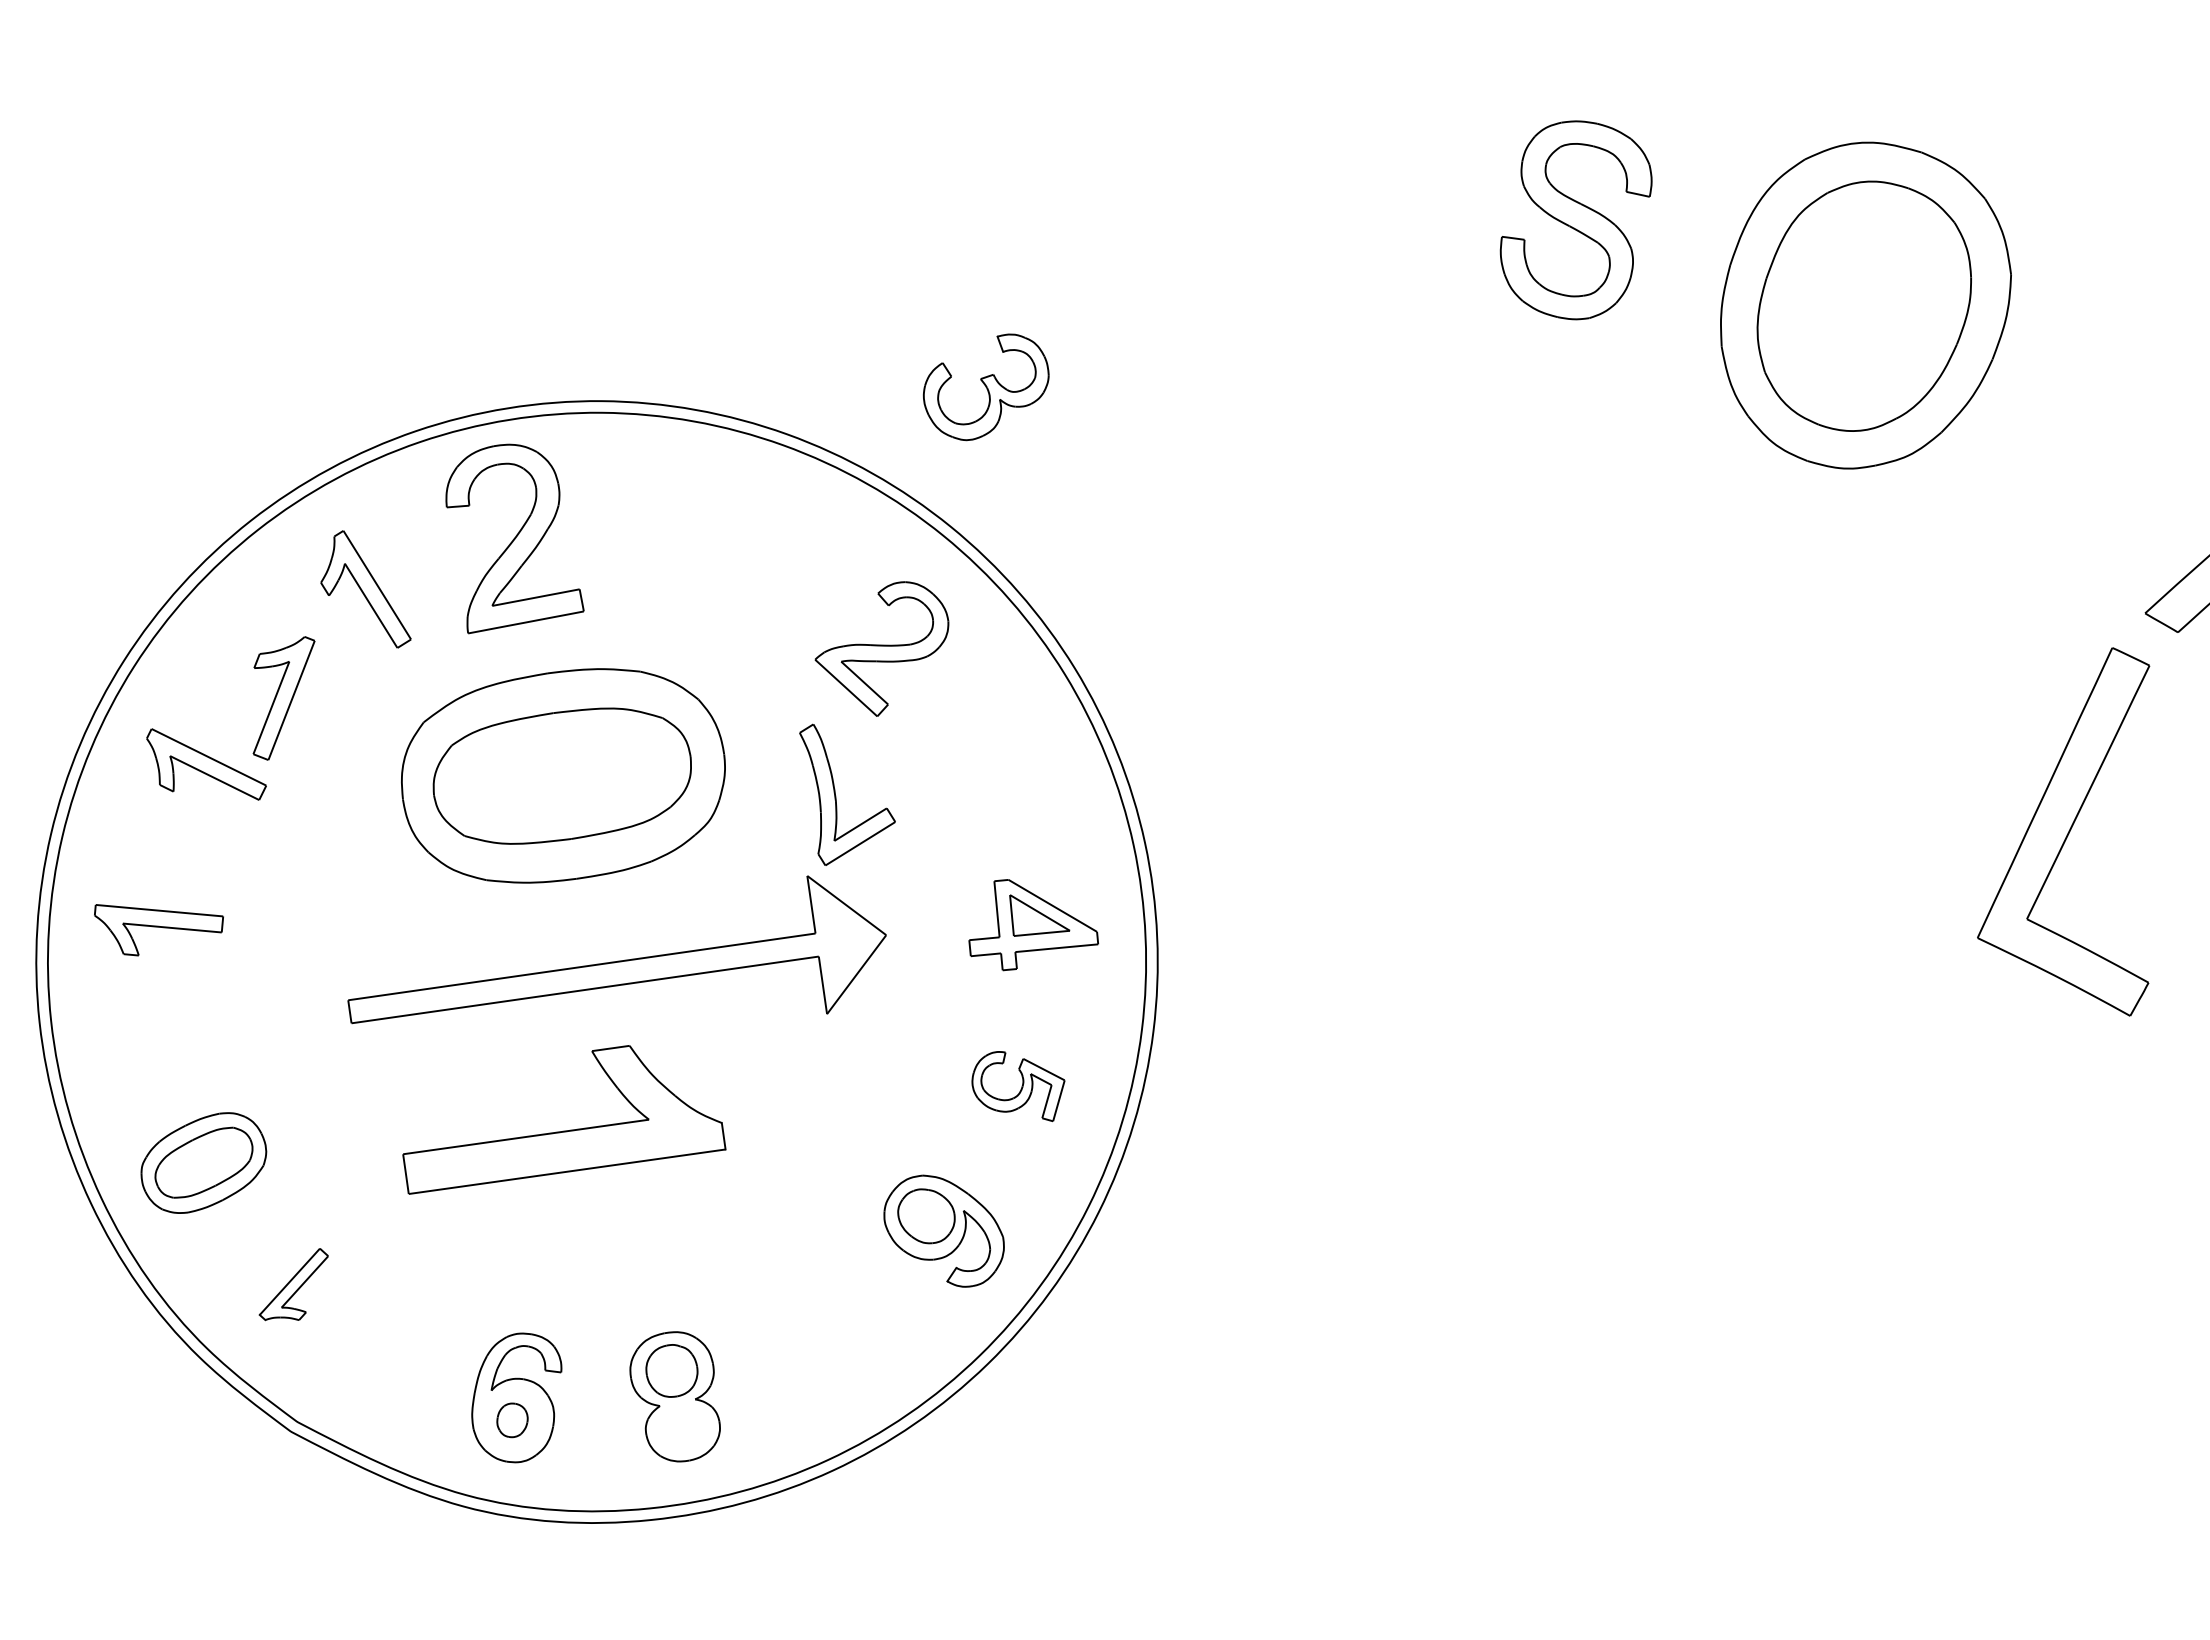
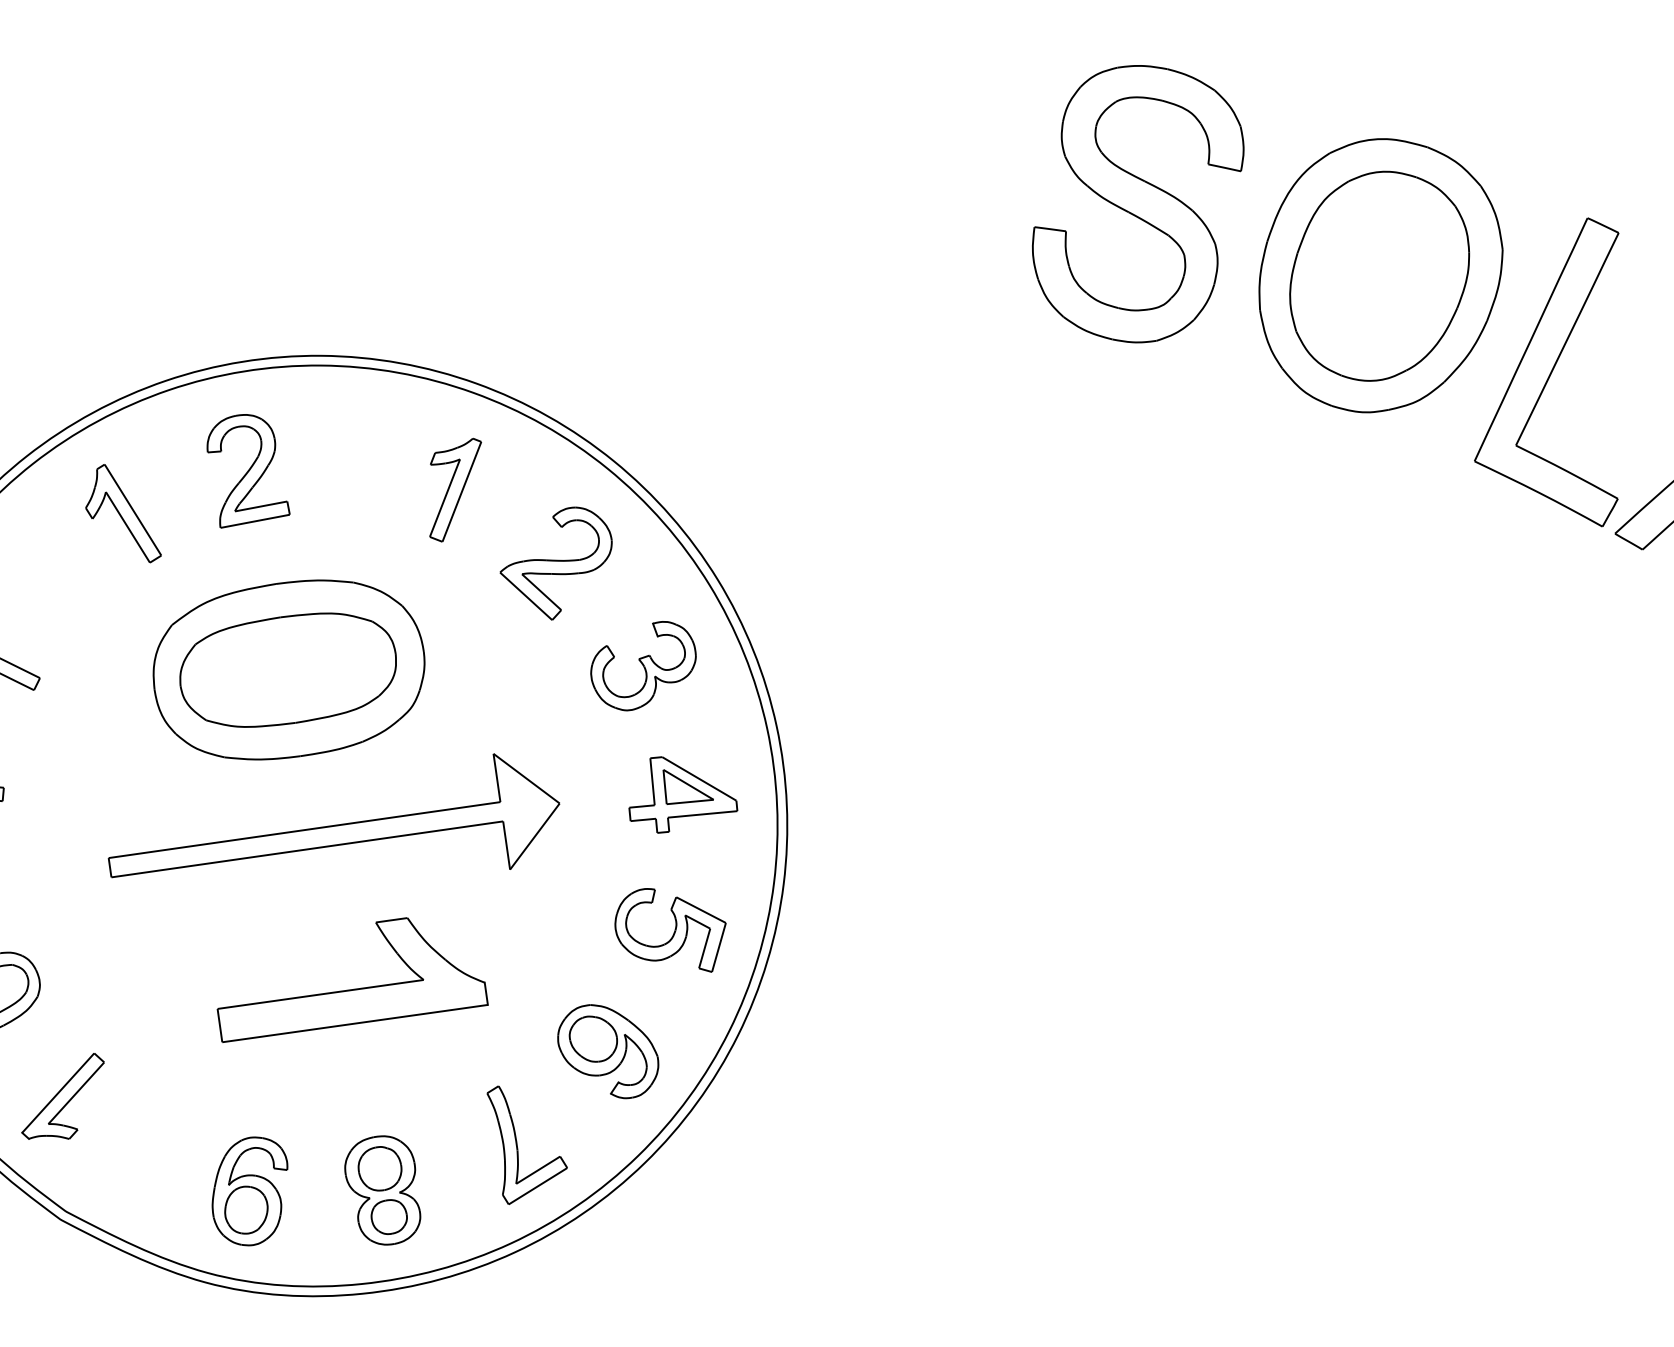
part: (1575, 220) -> (1137, 204), size x1.67
part: (985, 387) -> (642, 666), moved
part: (515, 538) -> (248, 470), size x0.71
part: (283, 698) -> (455, 490), moved
part: (836, 795) -> (518, 1145), moved
part: (2063, 831) -> (1546, 372), moved
part: (1018, 1086) -> (670, 930), size x1.43
part: (564, 1130) -> (352, 989), moved
part: (293, 1284) -> (62, 1096), size x1.43
part: (512, 1420) -> (246, 1210), size x1.67
part: (682, 1428) -> (388, 1217), added

